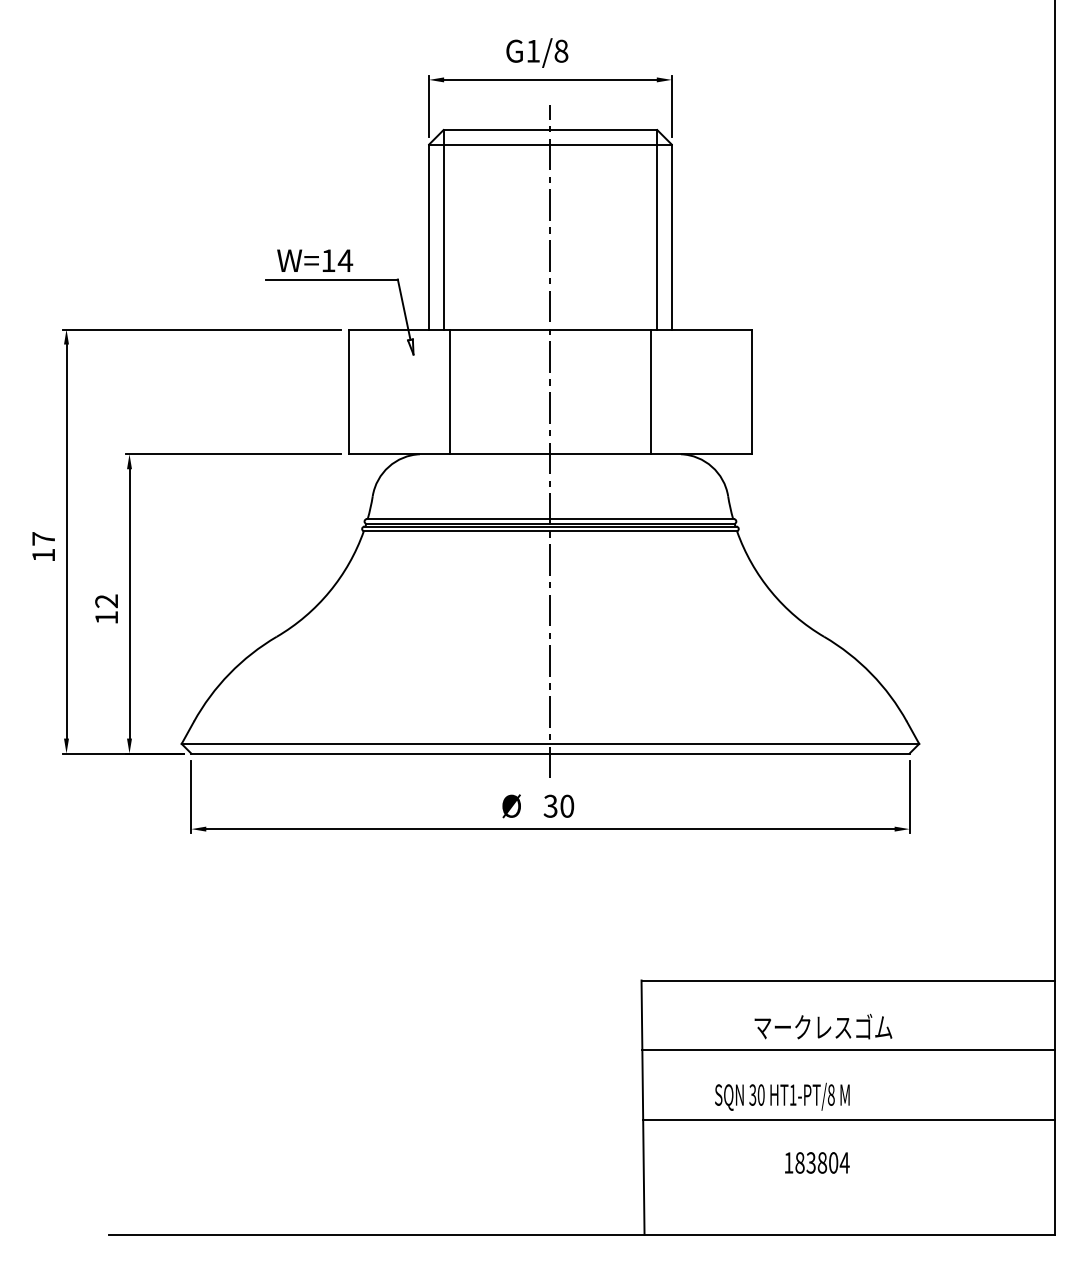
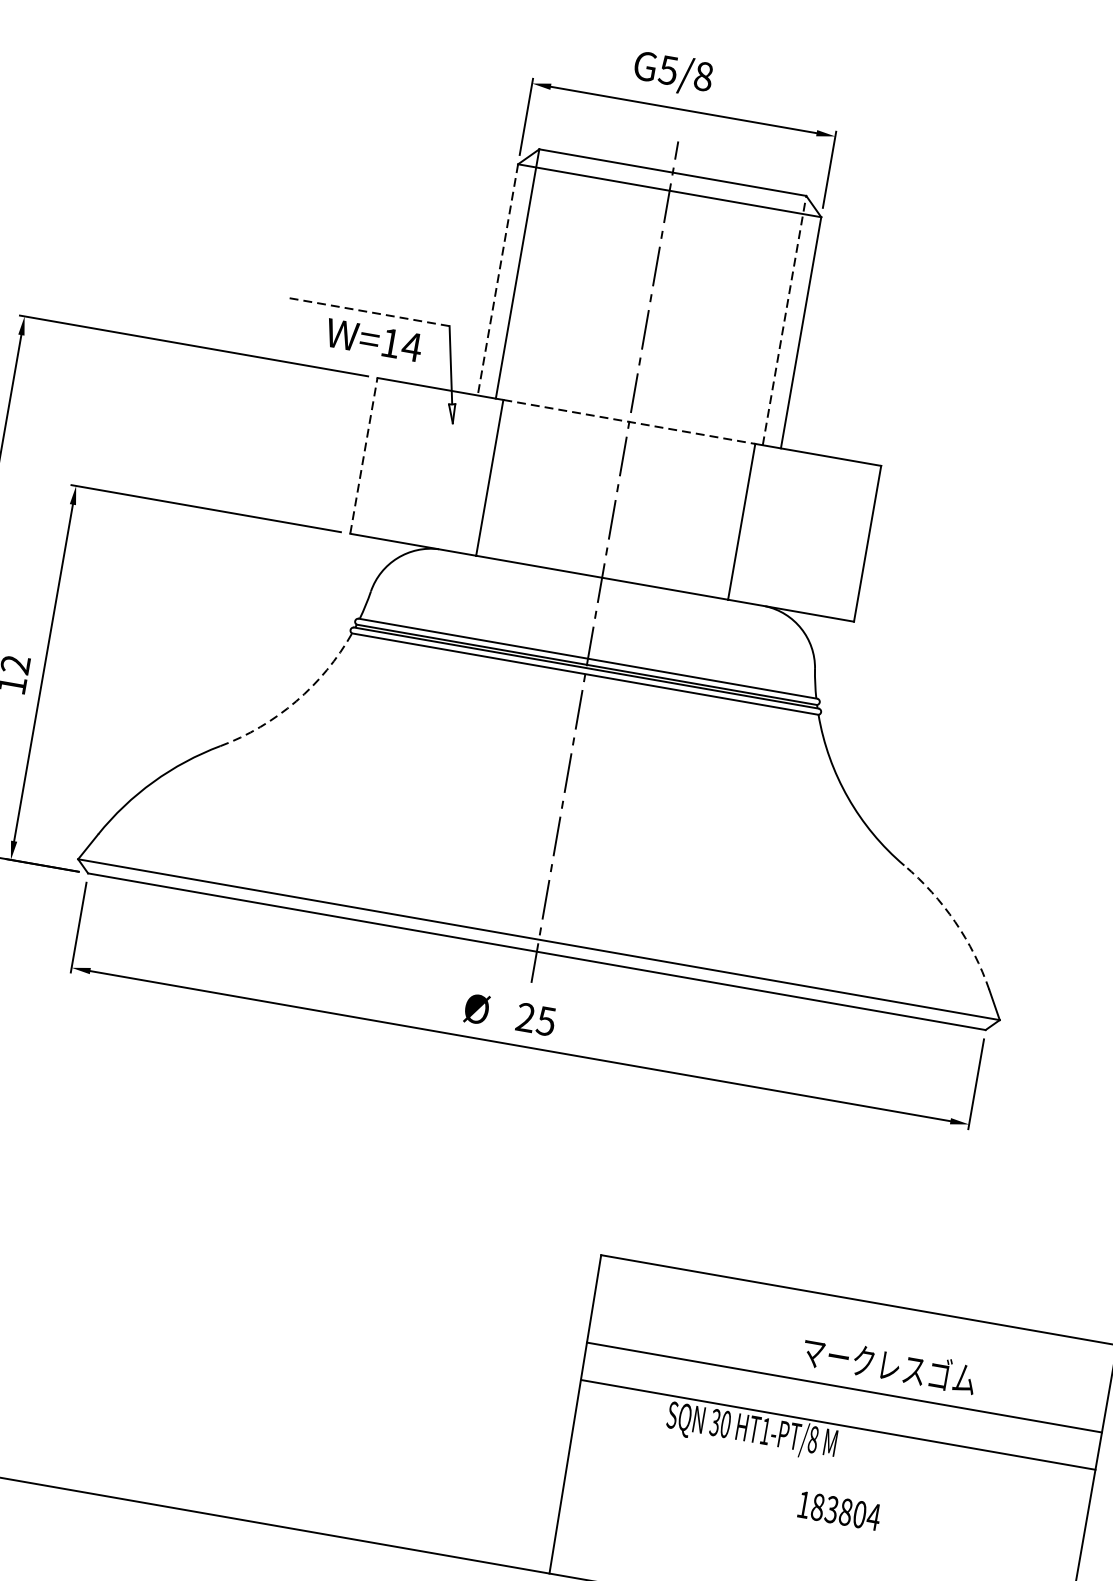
text: (532, 51) -> (667, 70), G1/8 -> G5/8
line: (657, 229) -> (784, 320), solid -> dashed
line: (429, 237) -> (498, 280), solid -> dashed
text: (315, 260) -> (374, 340), moved
line: (331, 279) -> (366, 311), solid -> dashed
line: (550, 329) -> (629, 421), solid -> dashed
line: (348, 391) -> (363, 455), solid -> dashed
arc: (329, 591) -> (296, 701), solid -> dashed
arc: (871, 673) -> (955, 921), solid -> dashed
text: (558, 805) -> (535, 1018), 30 -> 25
text: (823, 1026) -> (889, 1364), moved
line: (848, 1120) -> (837, 1425), moved
text: (817, 1162) -> (839, 1510), moved

